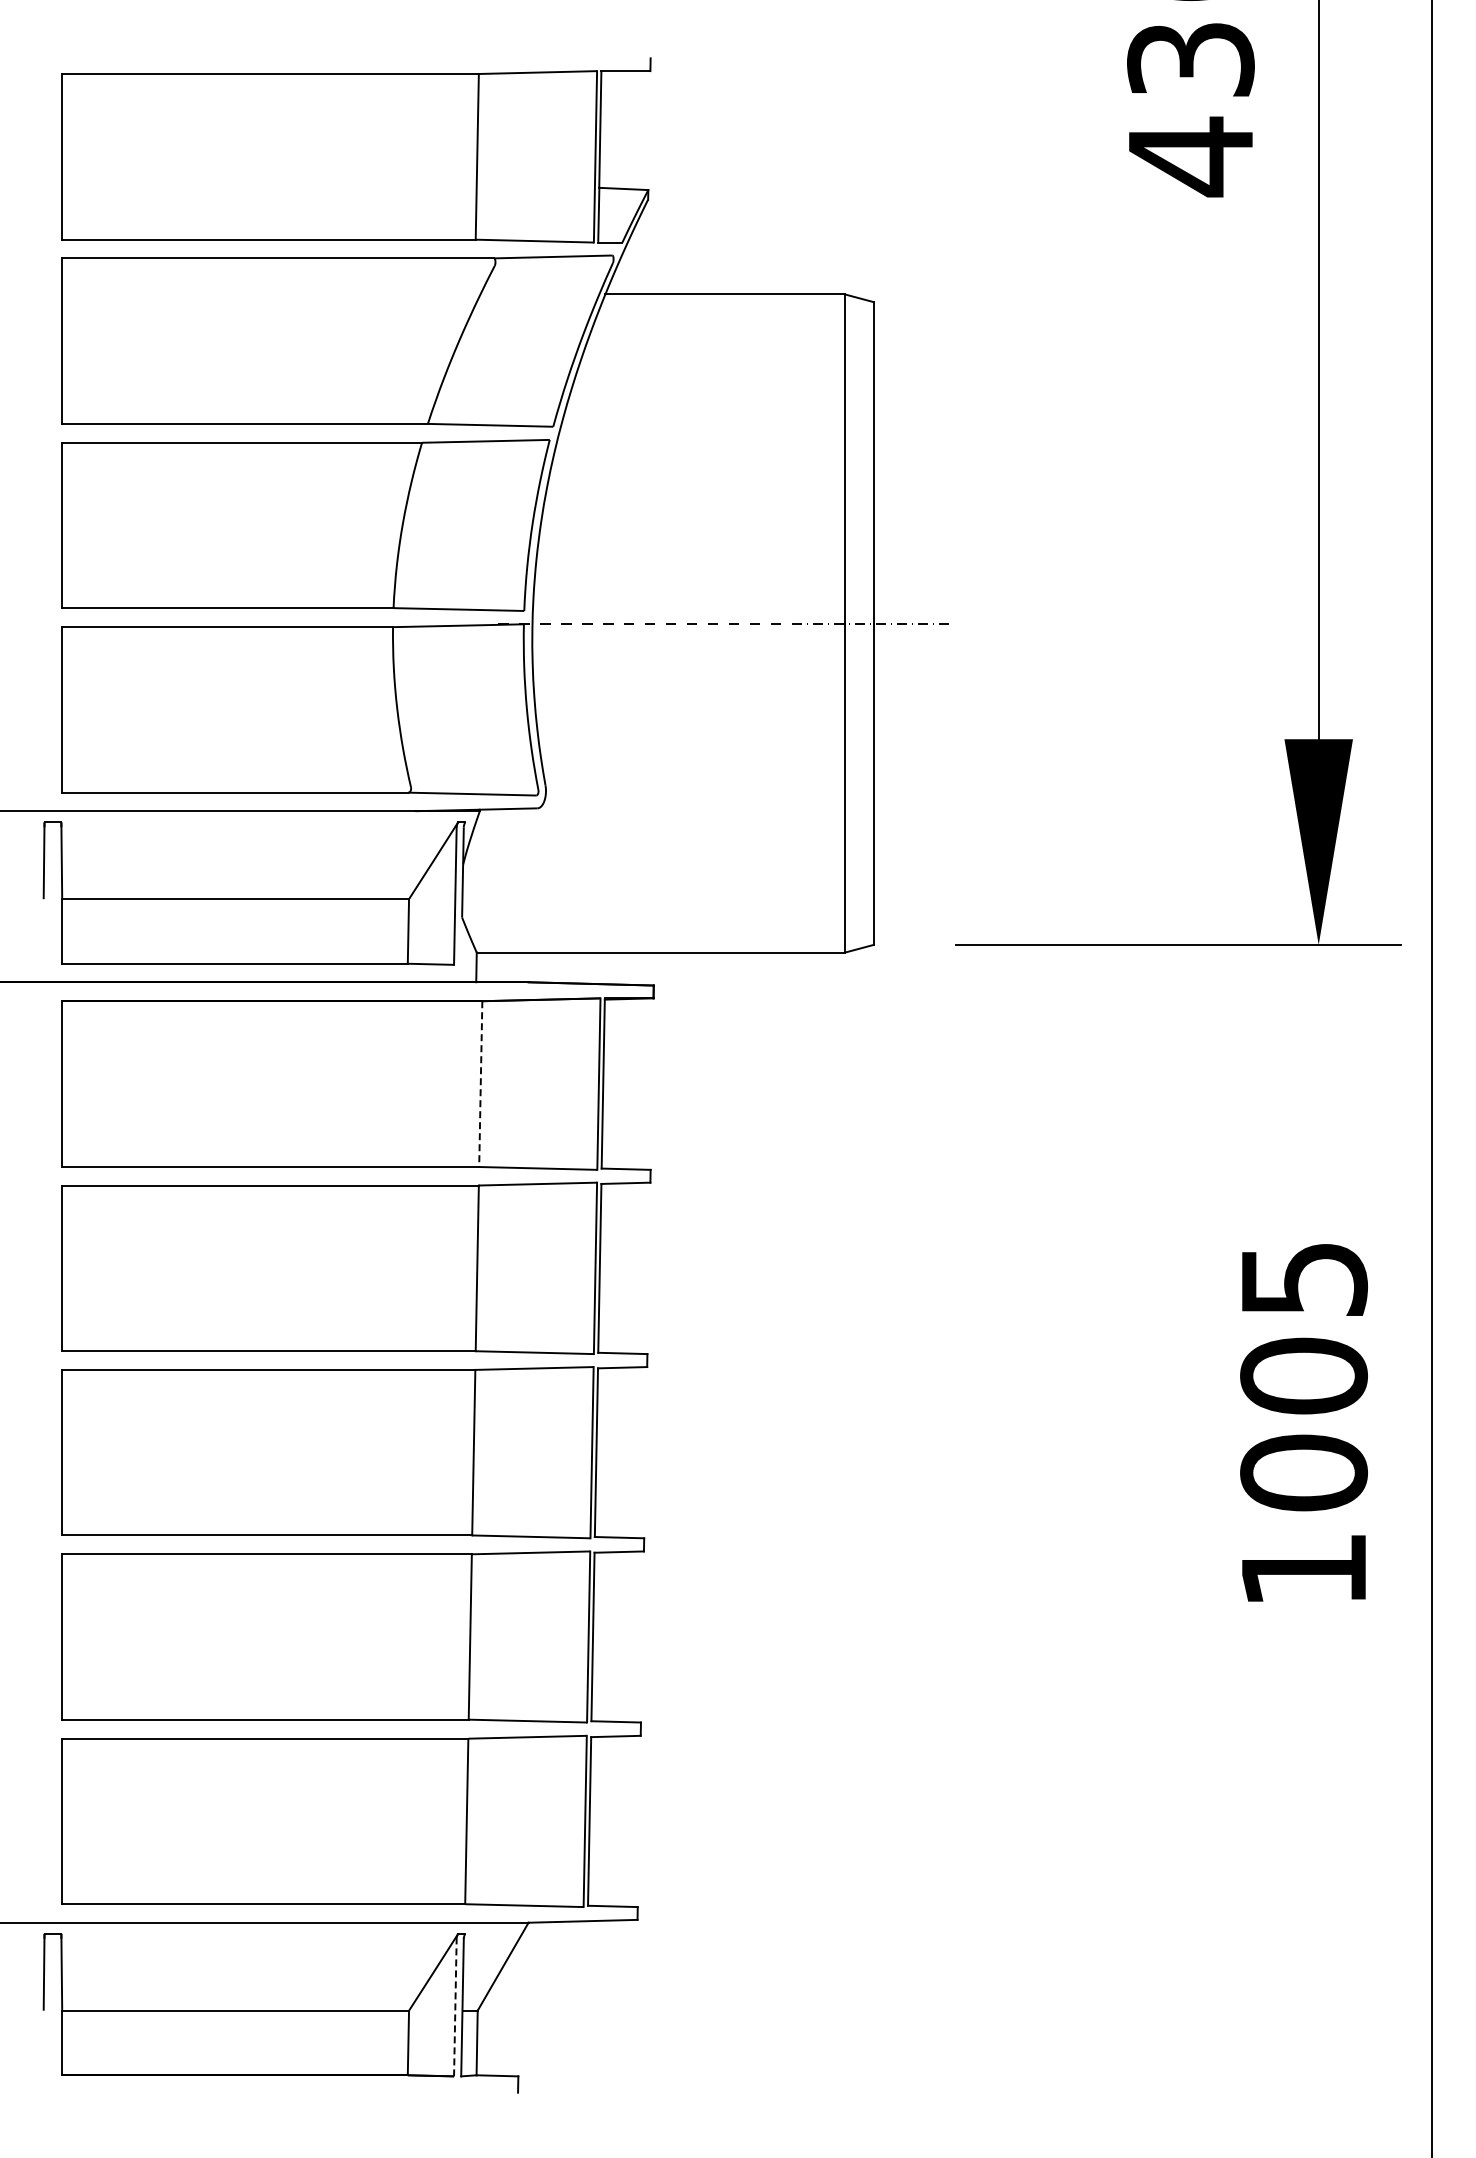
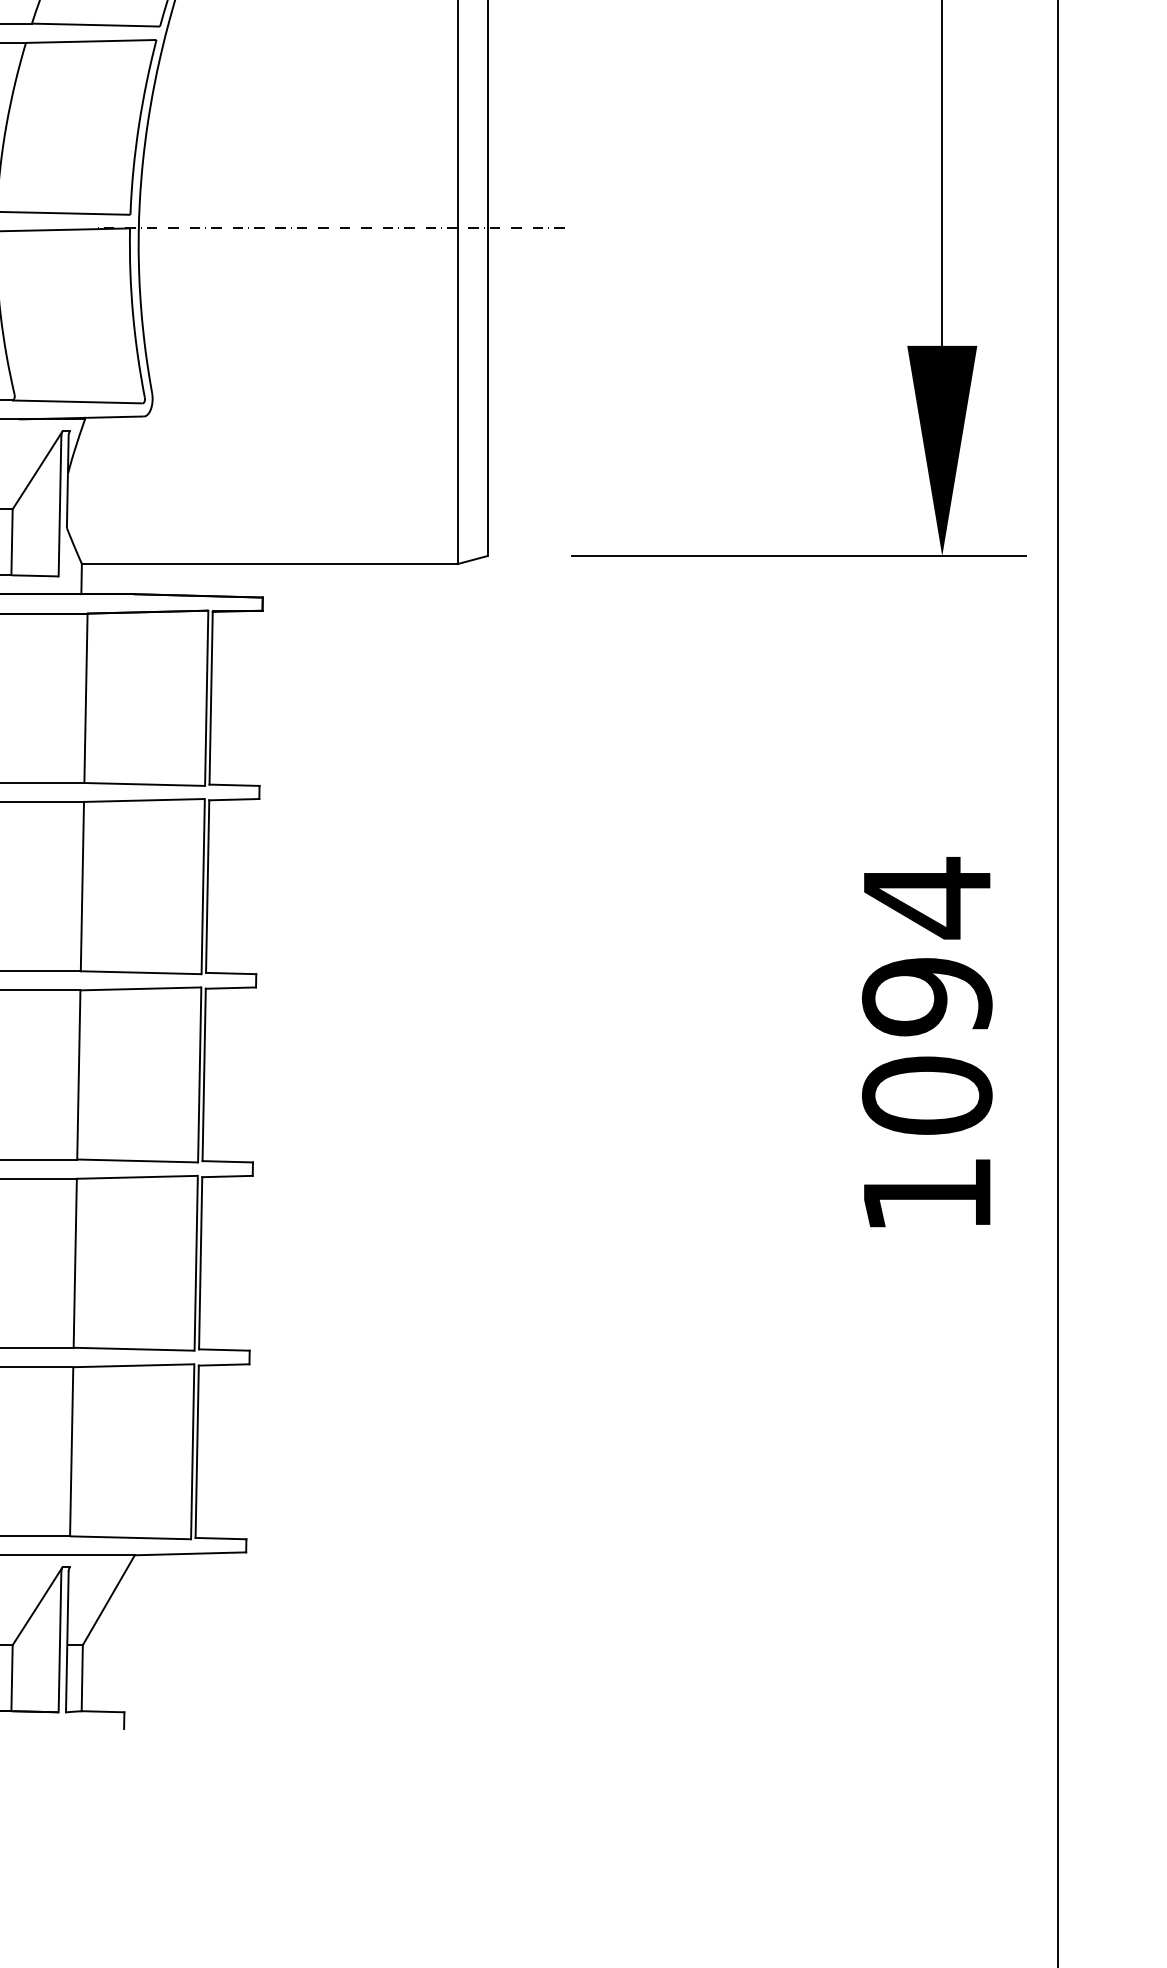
line: (480, 1084) -> (85, 698), dashed -> solid
text: (1303, 1326) -> (926, 945), 1005 -> 1094
line: (455, 2007) -> (60, 1641), dashed -> solid

